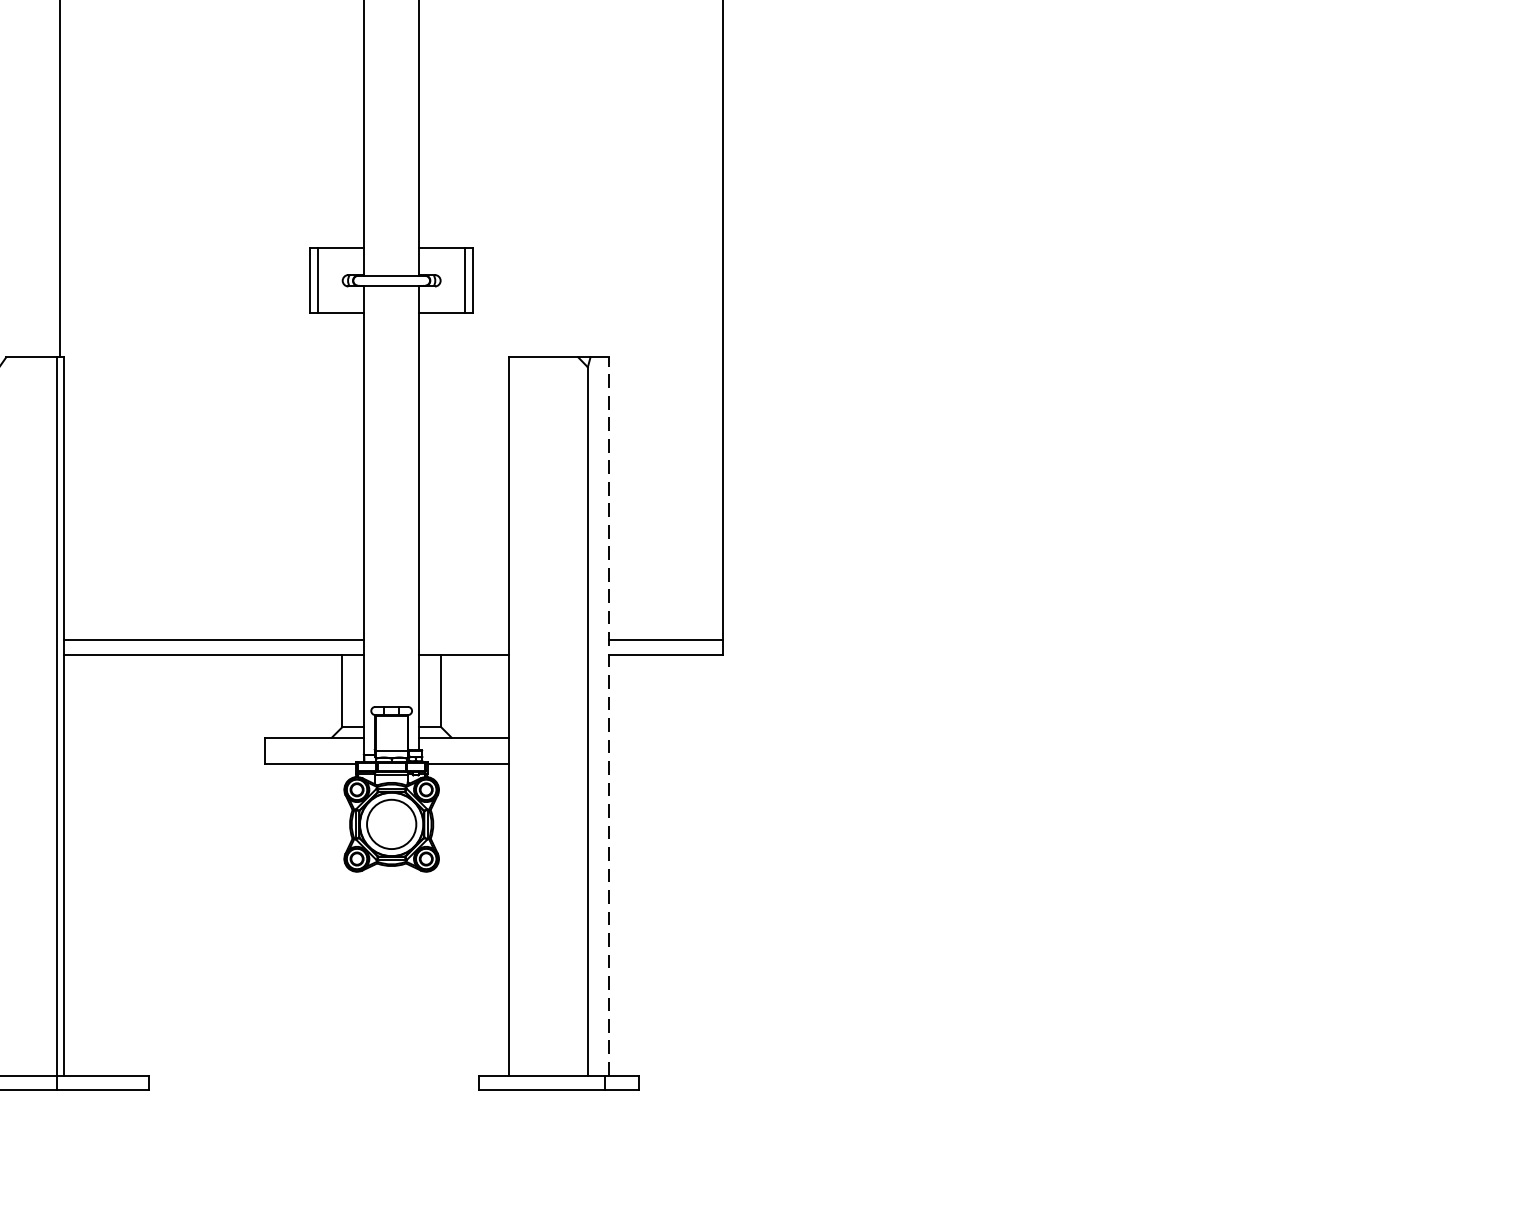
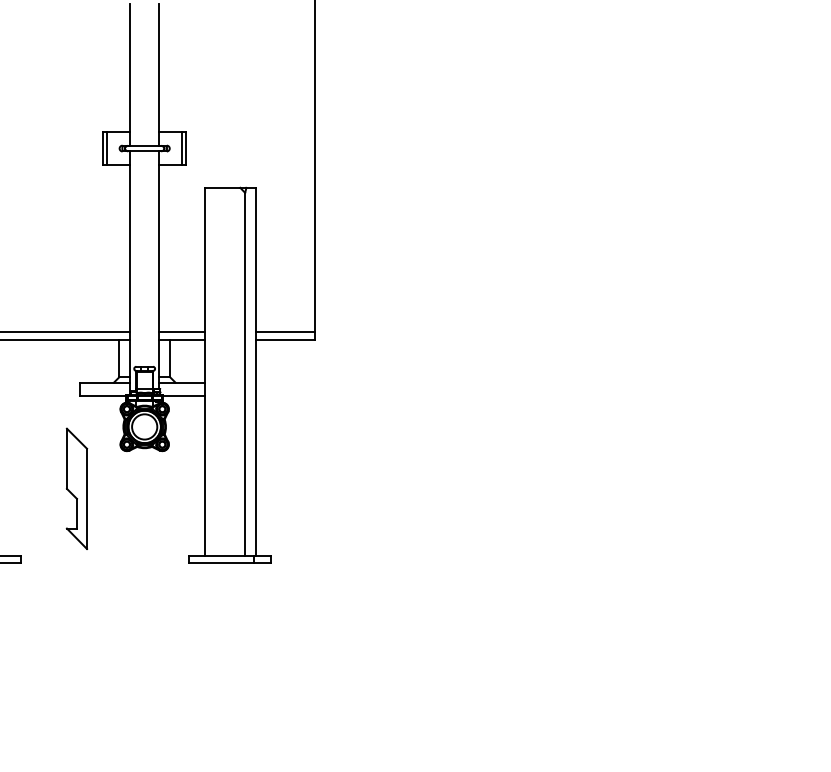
line: (463, 639) -> (181, 332), added
line: (608, 716) -> (255, 371), dashed -> solid
part: (258, 944) -> (76, 488), added

